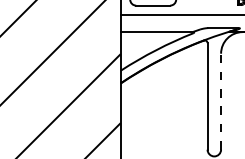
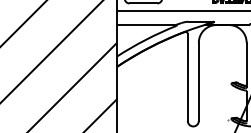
line: (220, 101) -> (198, 81), dashed -> solid

